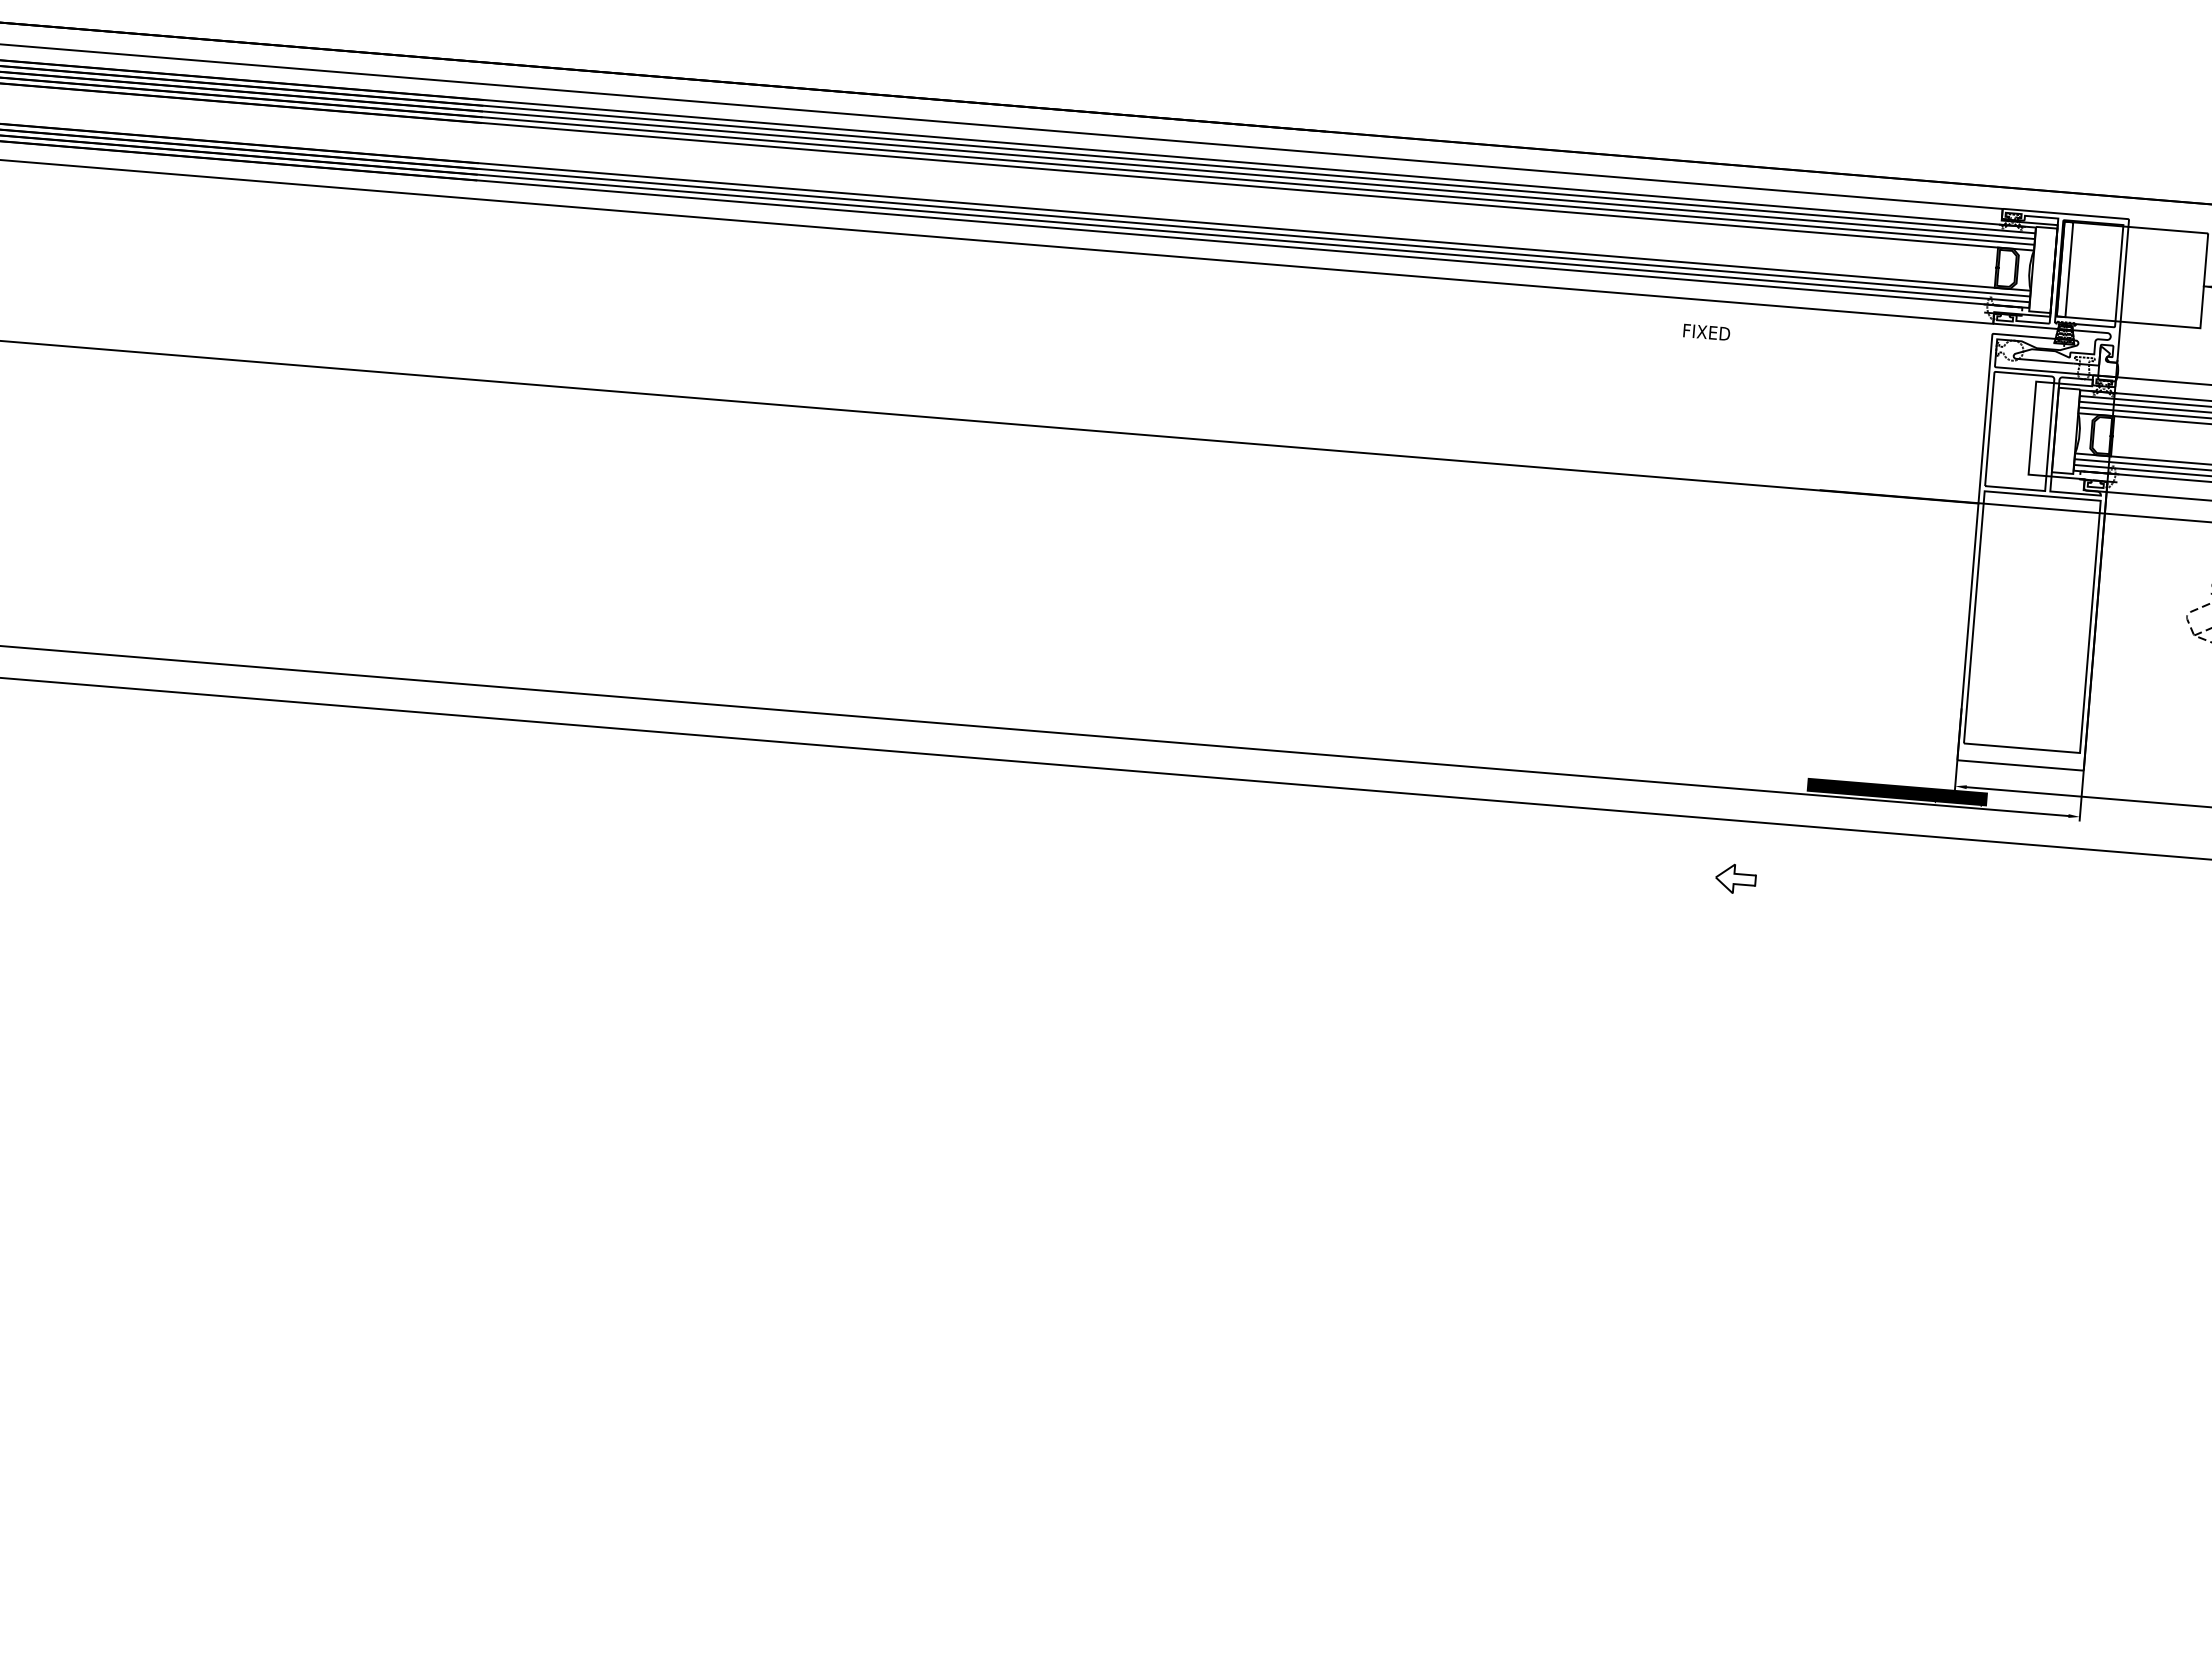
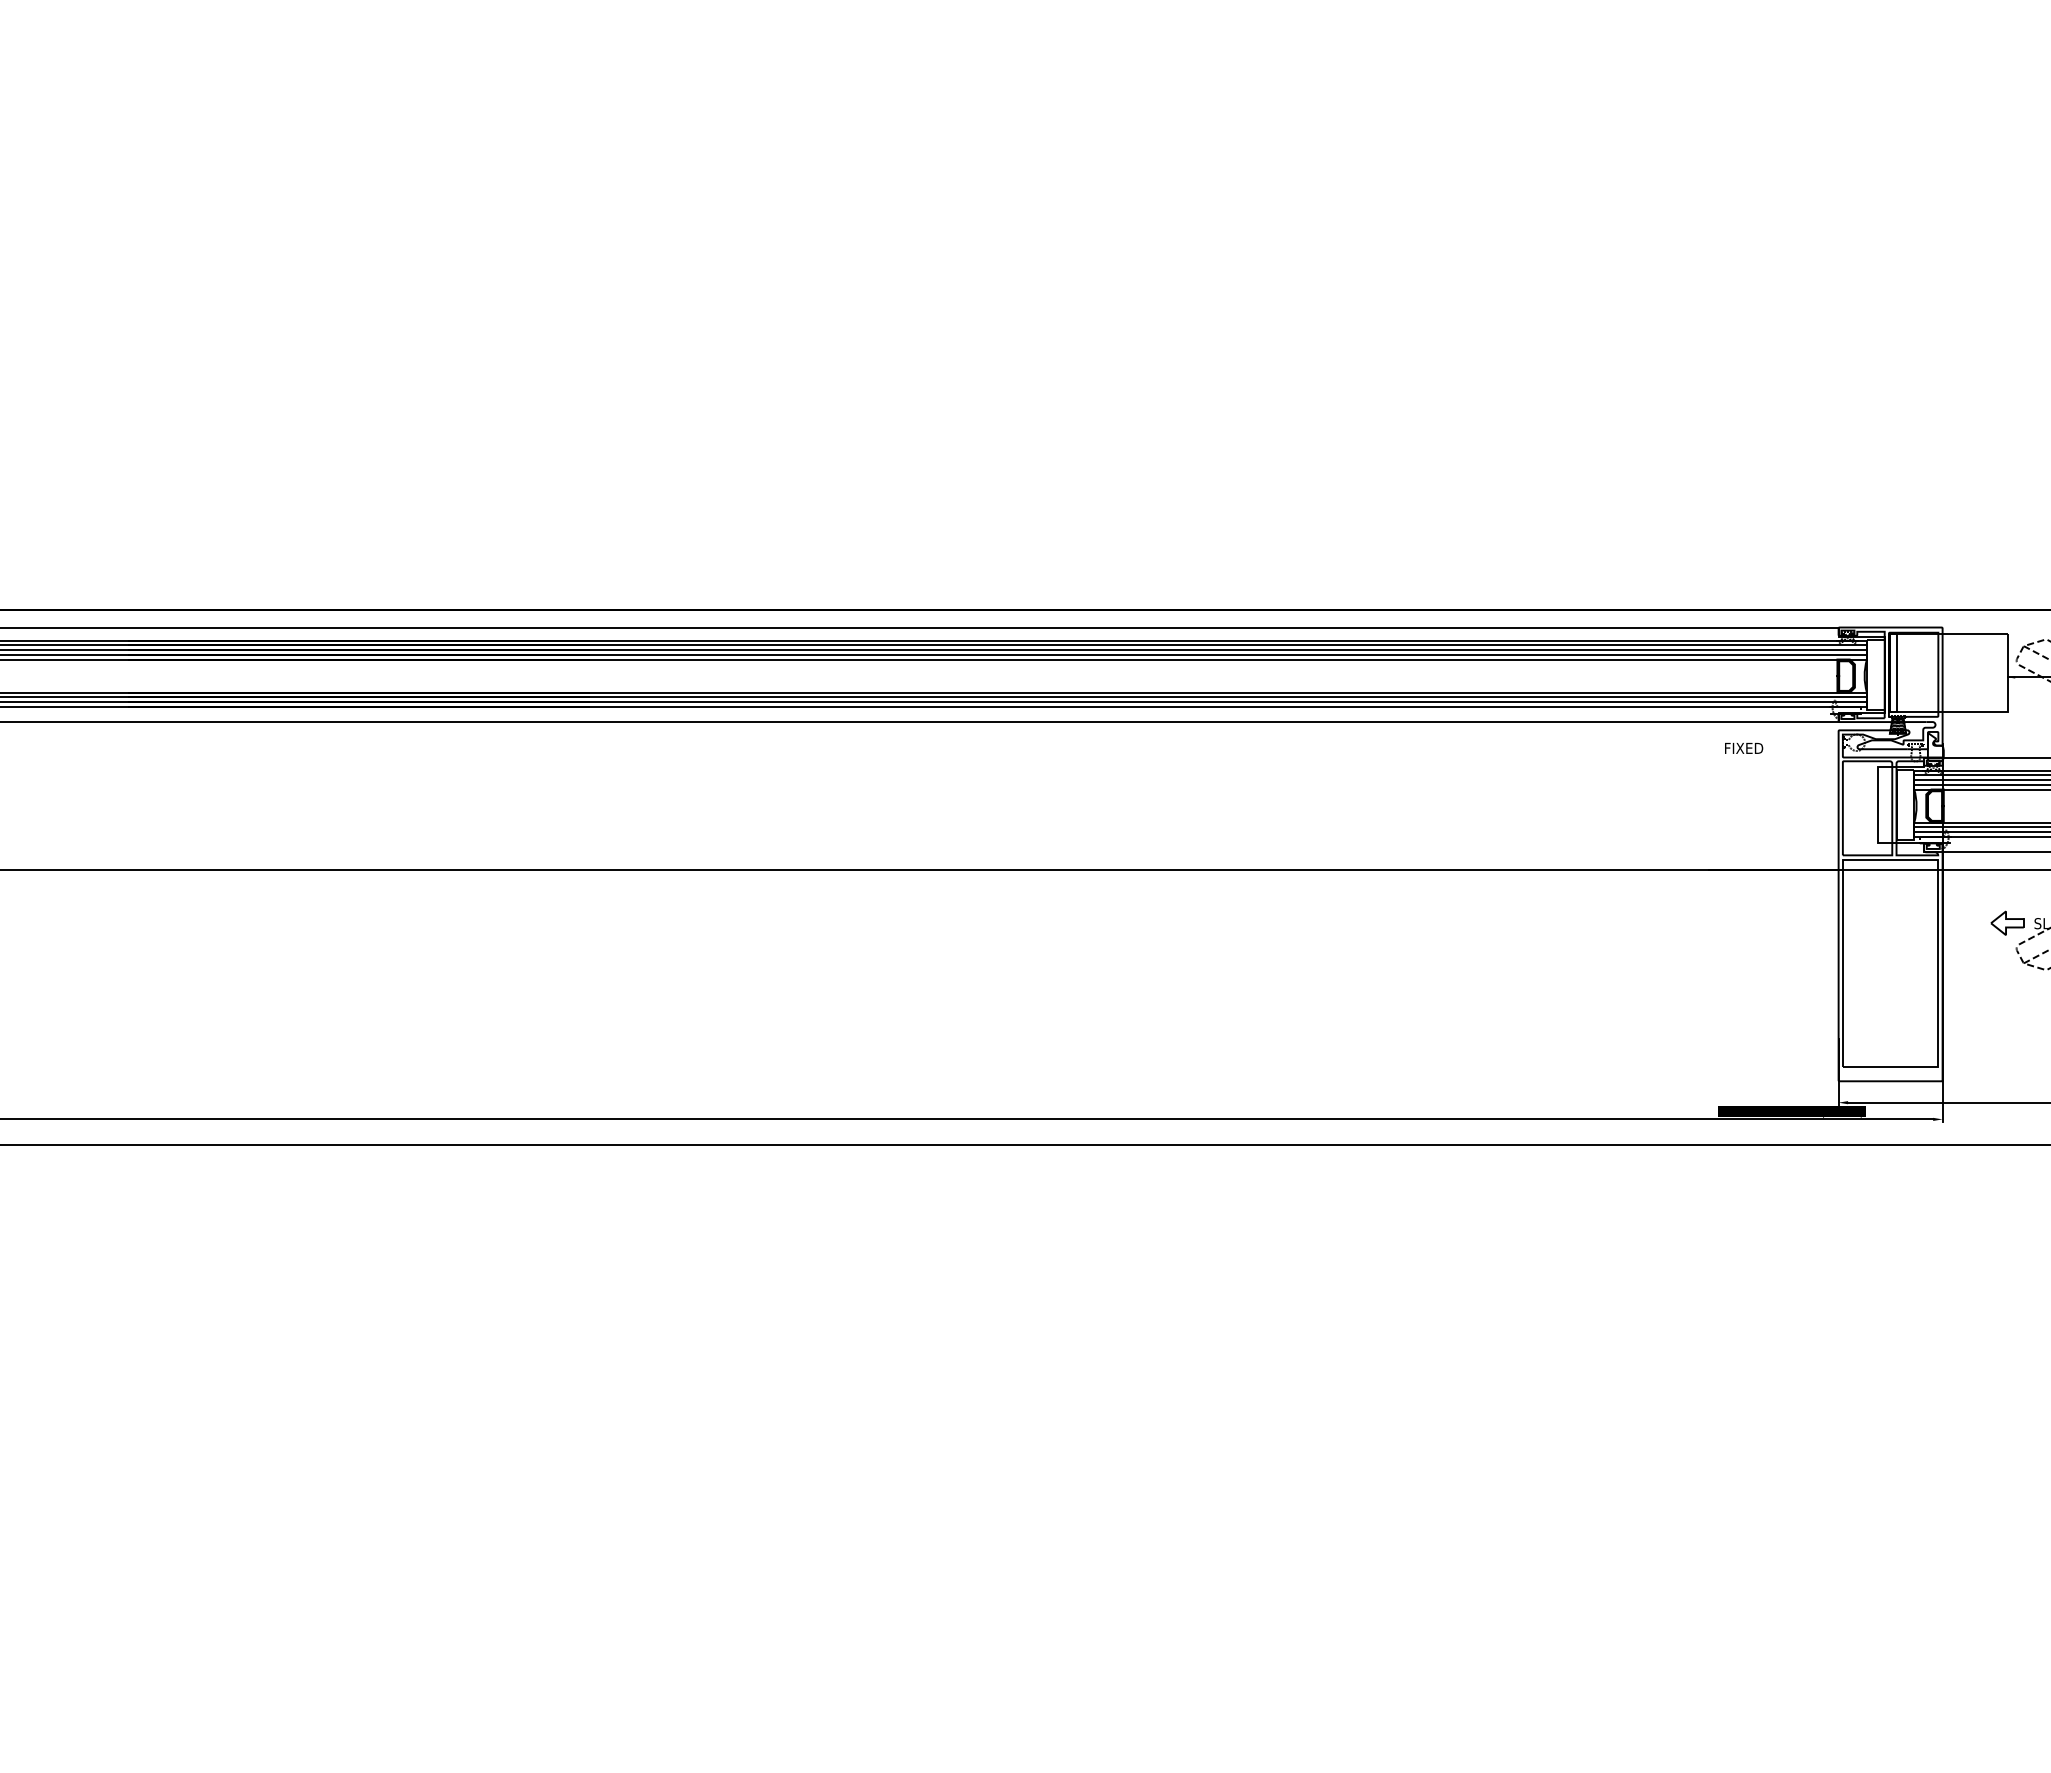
text: (1707, 332) -> (1744, 748), moved
part: (1735, 878) -> (2007, 922), moved

